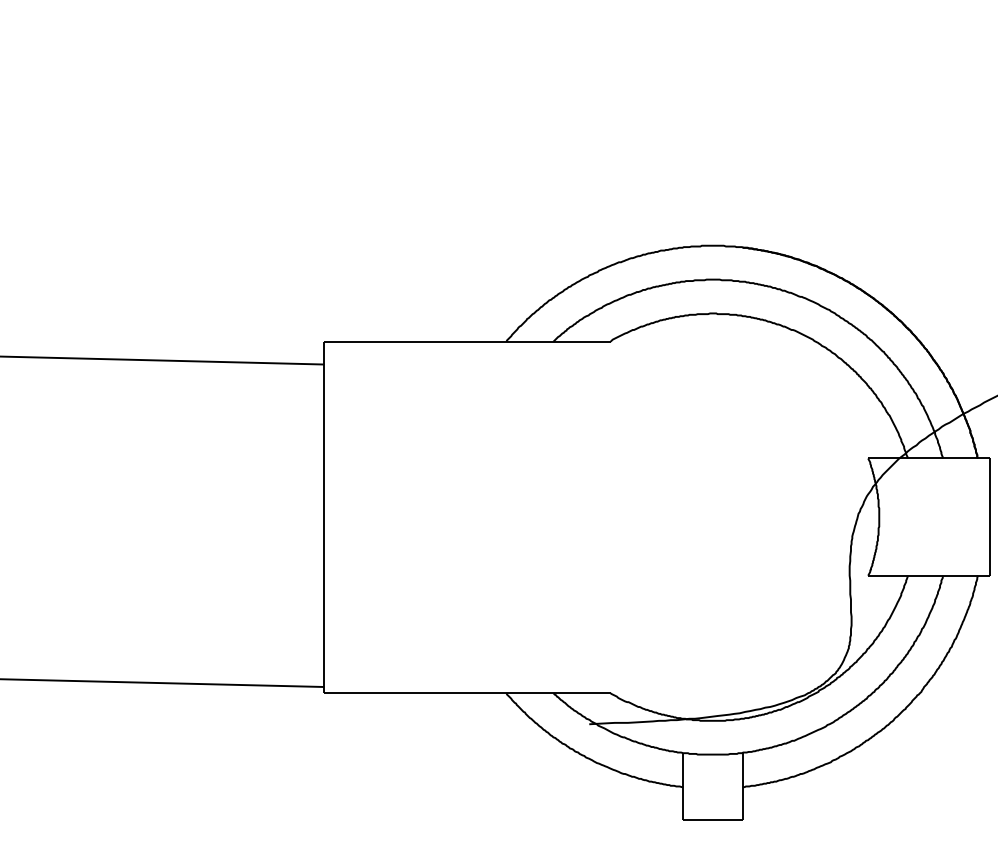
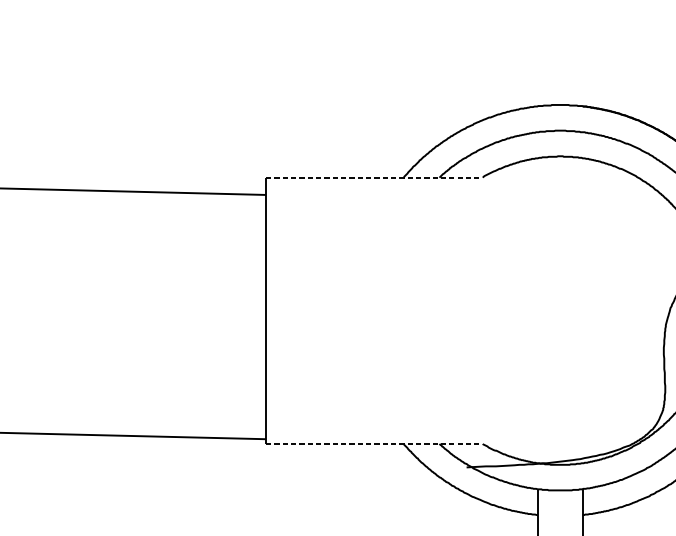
line: (467, 341) -> (374, 177), solid -> dashed
line: (467, 693) -> (374, 444), solid -> dashed

